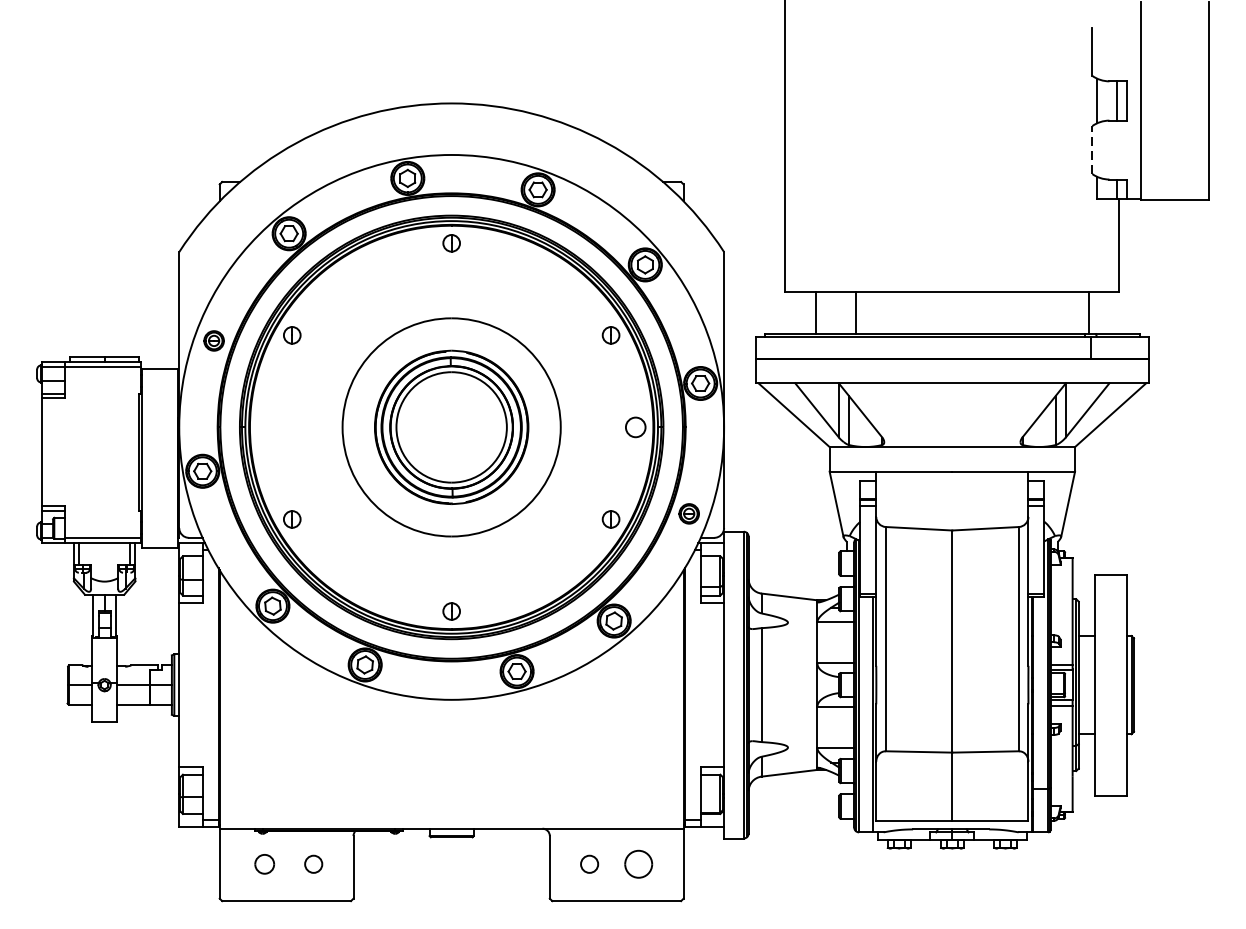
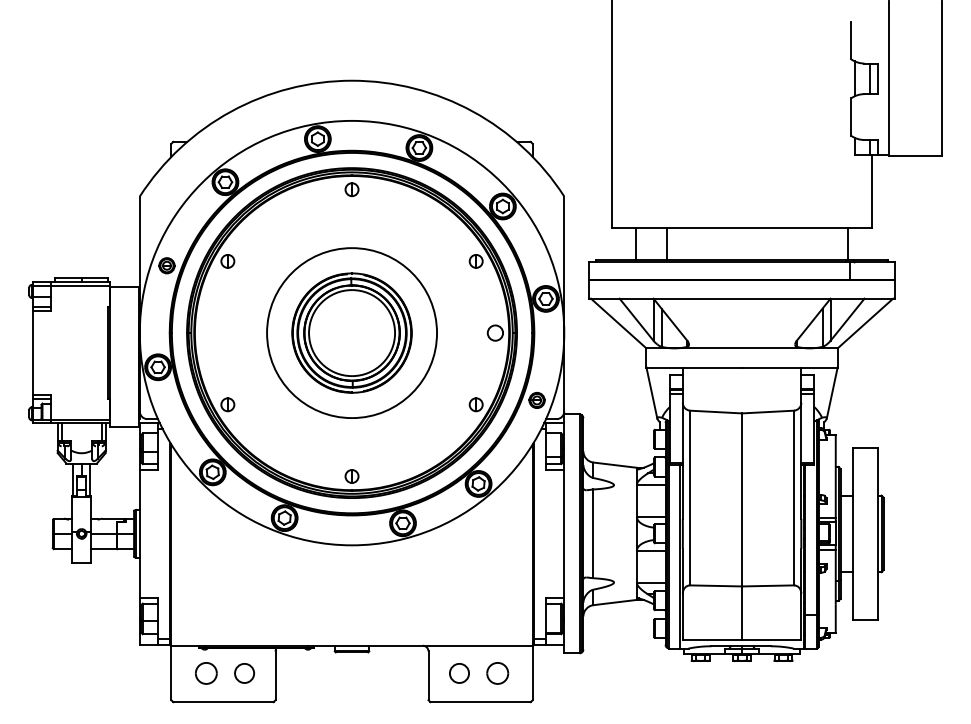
line: (1092, 150) -> (851, 117), dashed -> solid
part: (264, 864) -> (206, 673), size x1.43
circle: (313, 864) -> (244, 673), size x1.43
circle: (589, 864) -> (459, 673), size x1.43

